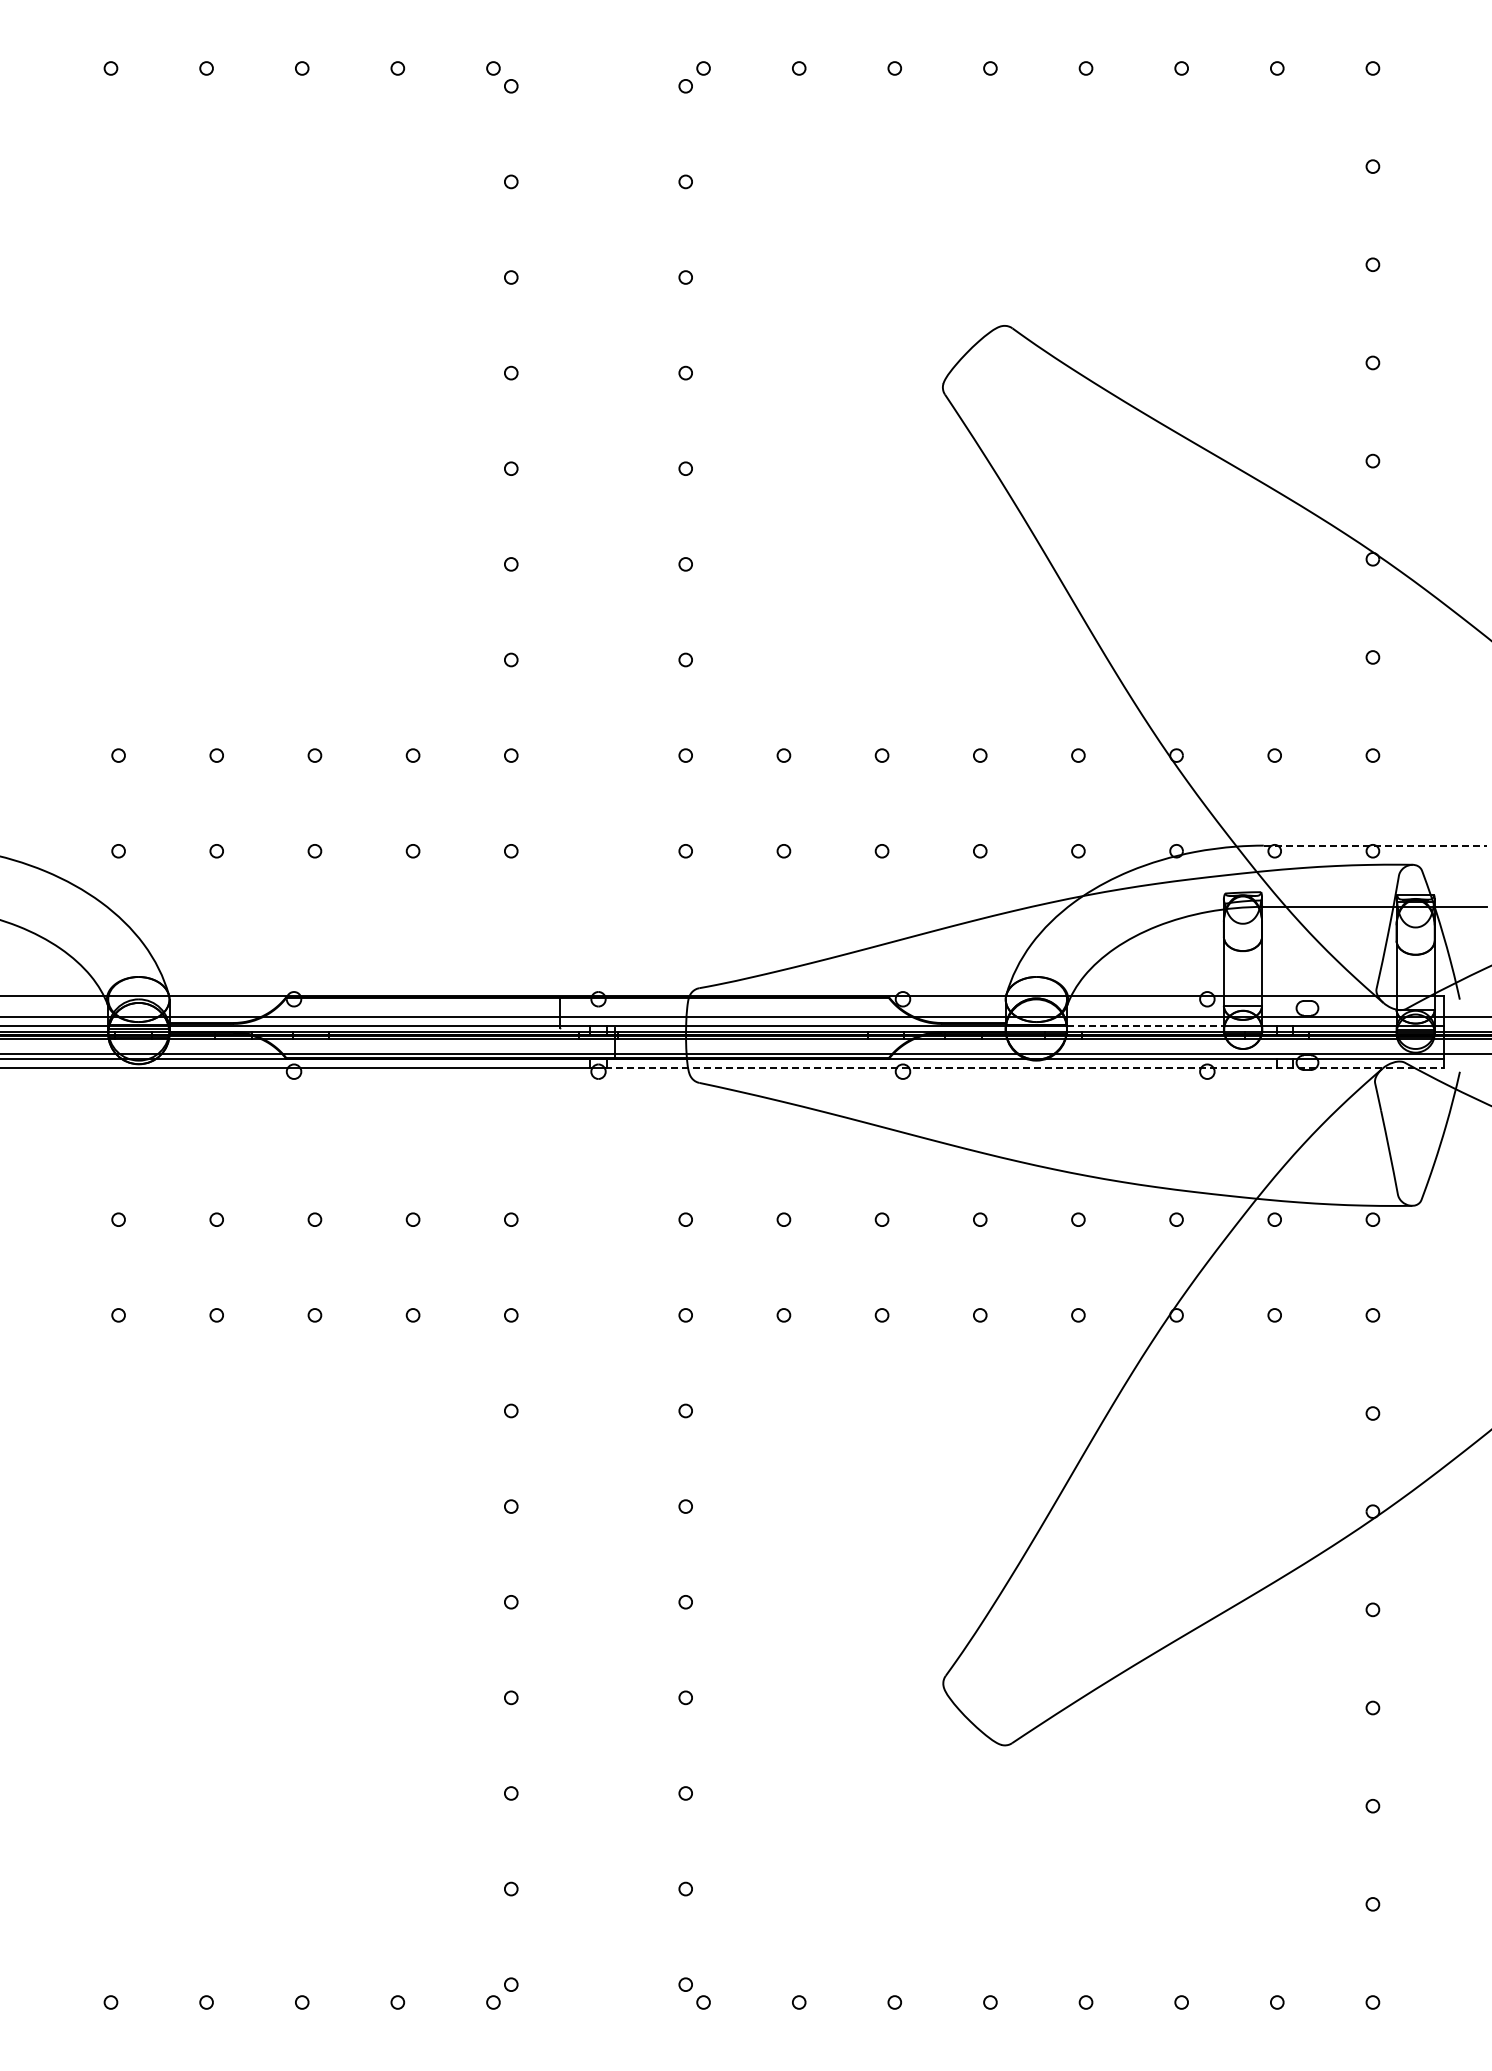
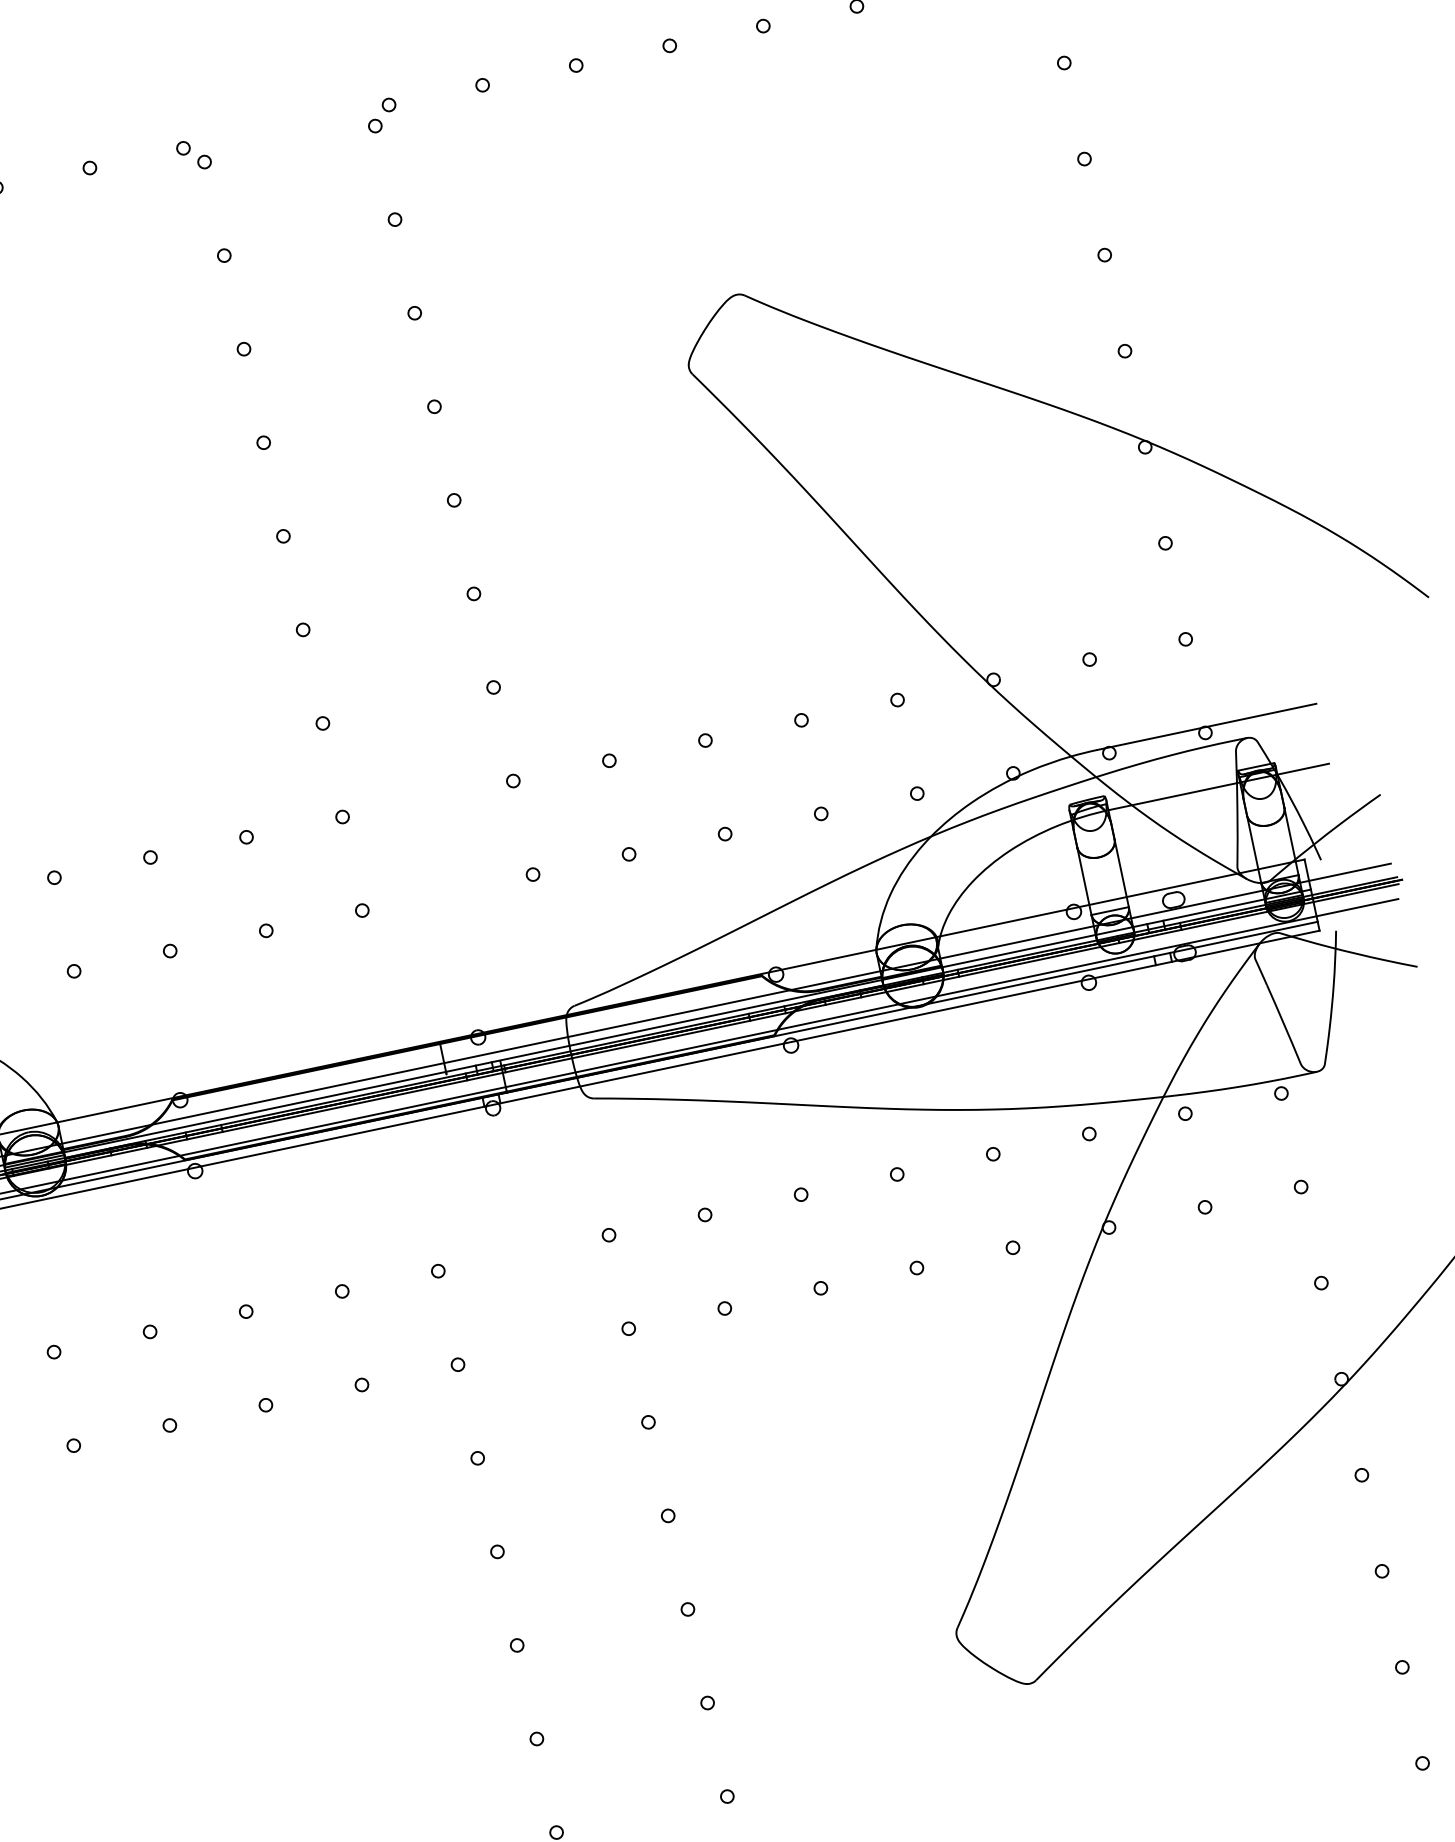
line: (1375, 845) -> (1206, 726), dashed -> solid
line: (1145, 1026) -> (1019, 951), dashed -> solid
line: (1024, 1068) -> (909, 1017), dashed -> solid

